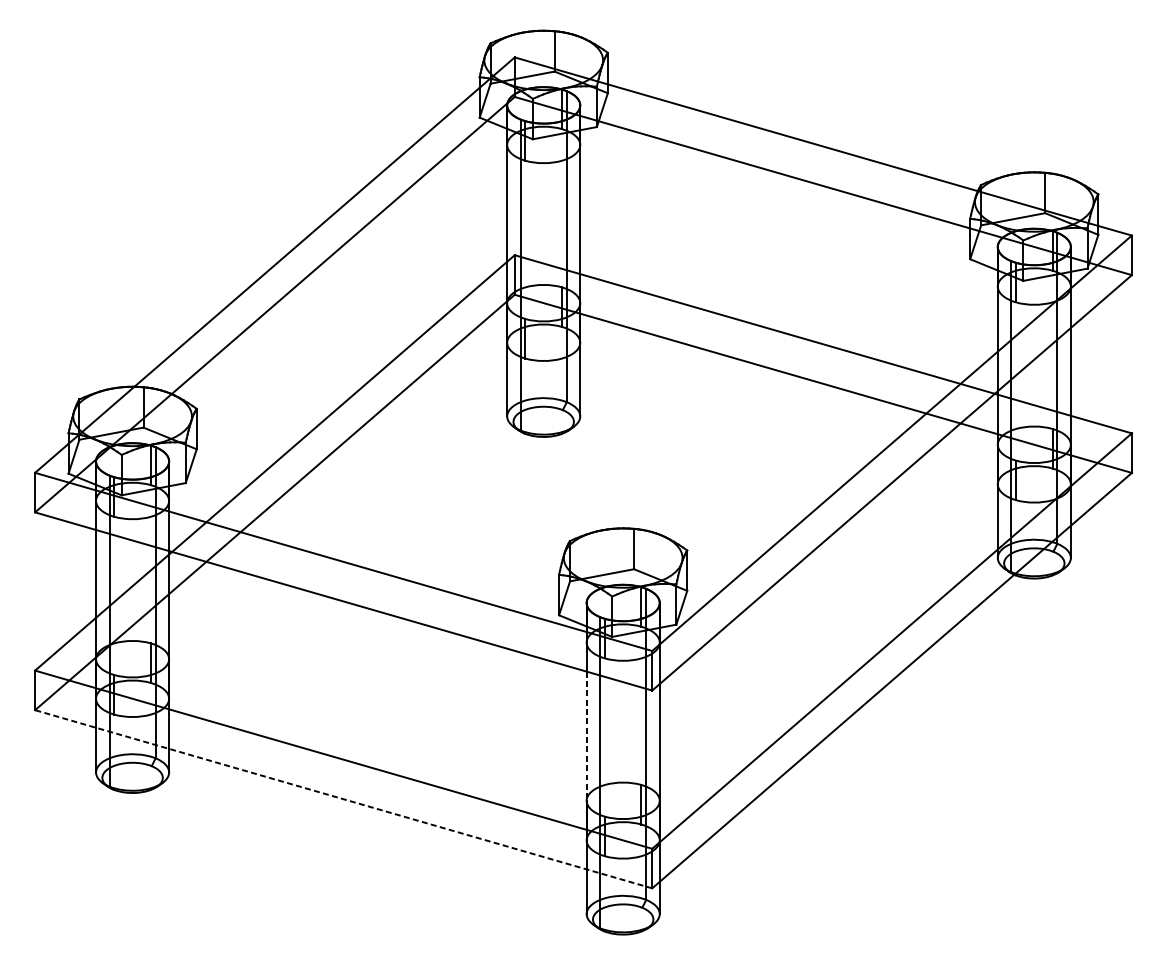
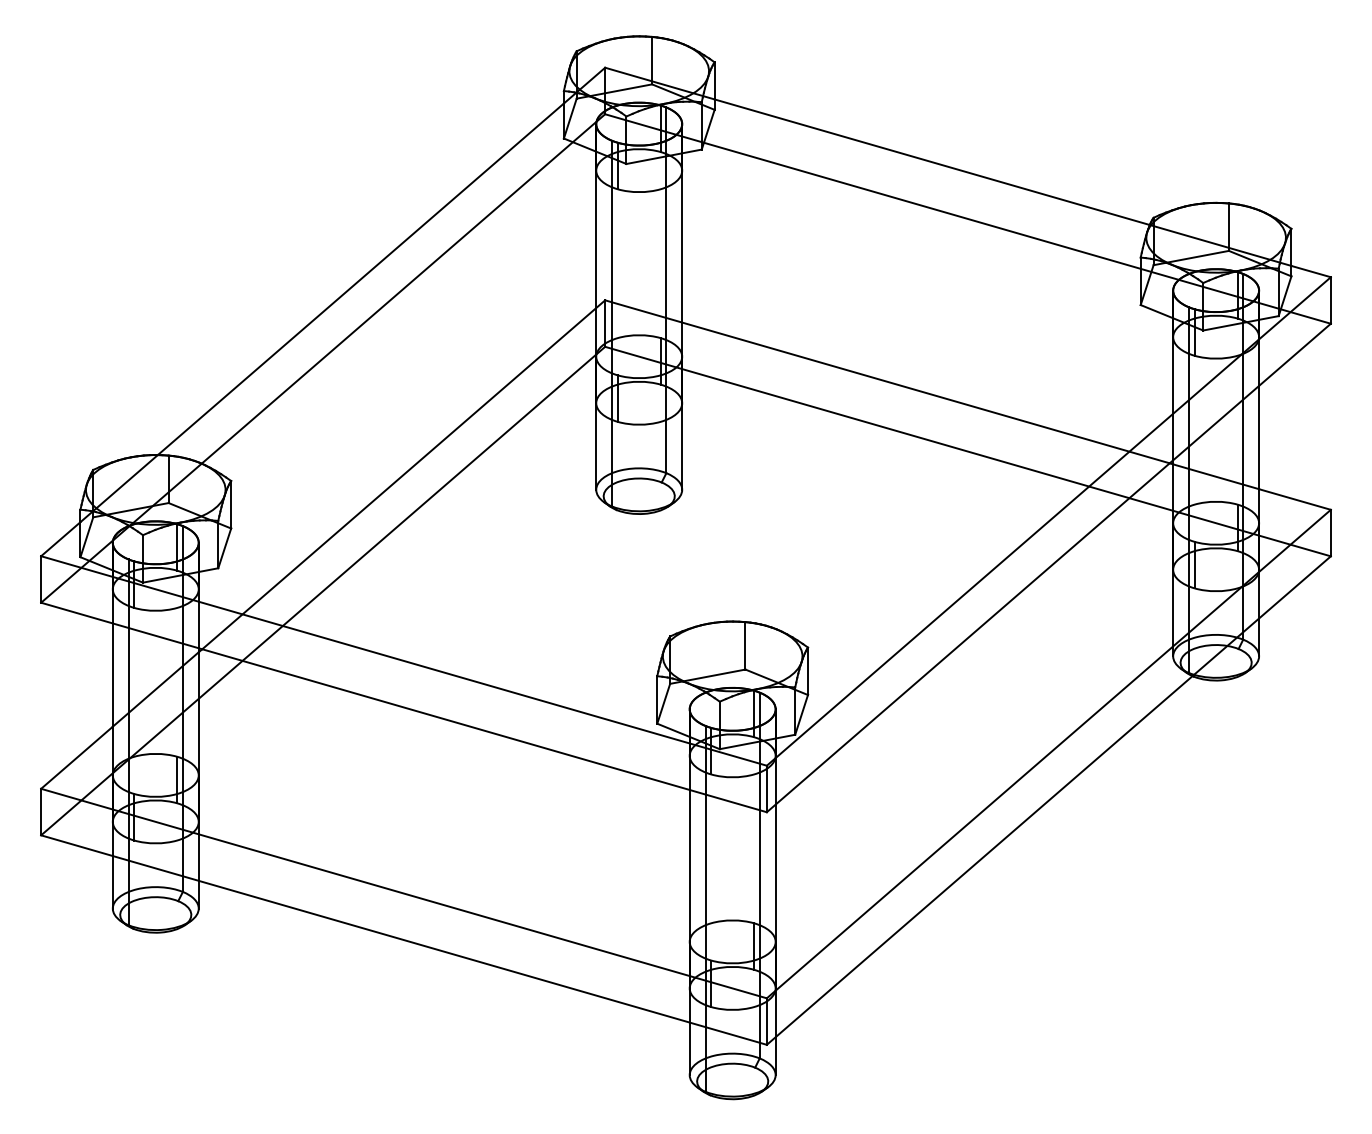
line: (586, 735) -> (689, 865), dashed -> solid
line: (344, 799) -> (404, 940), dashed -> solid

